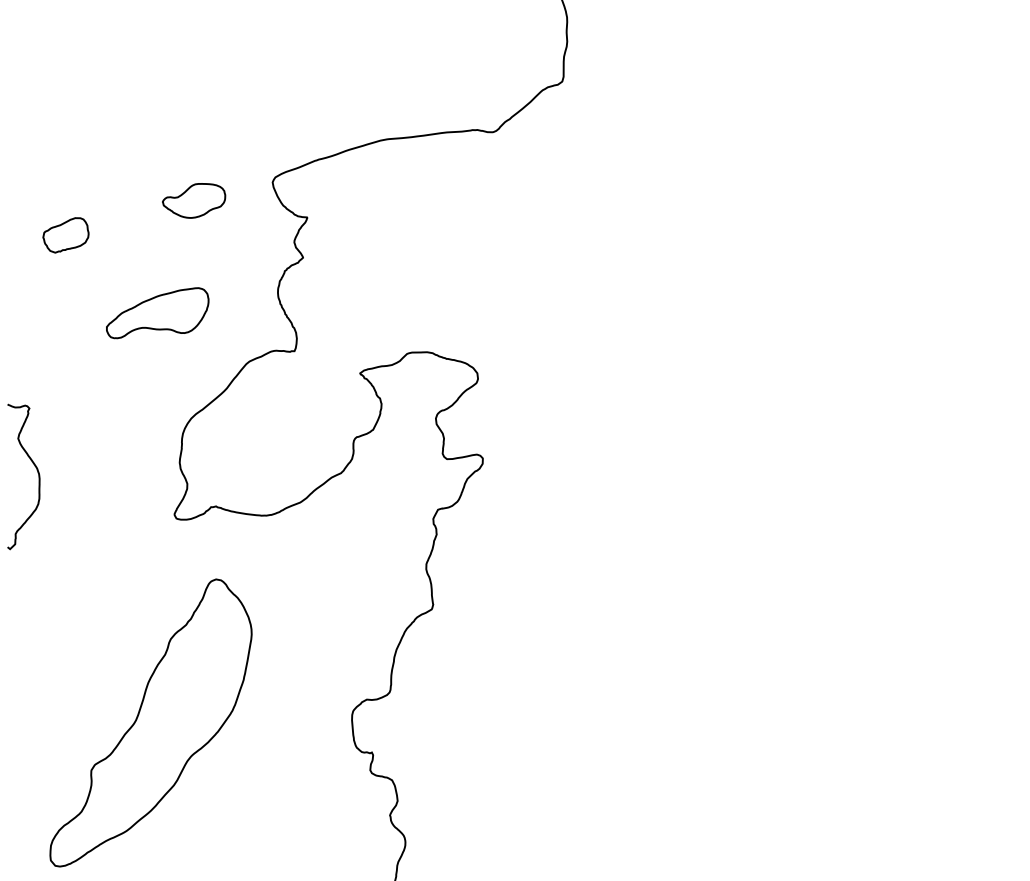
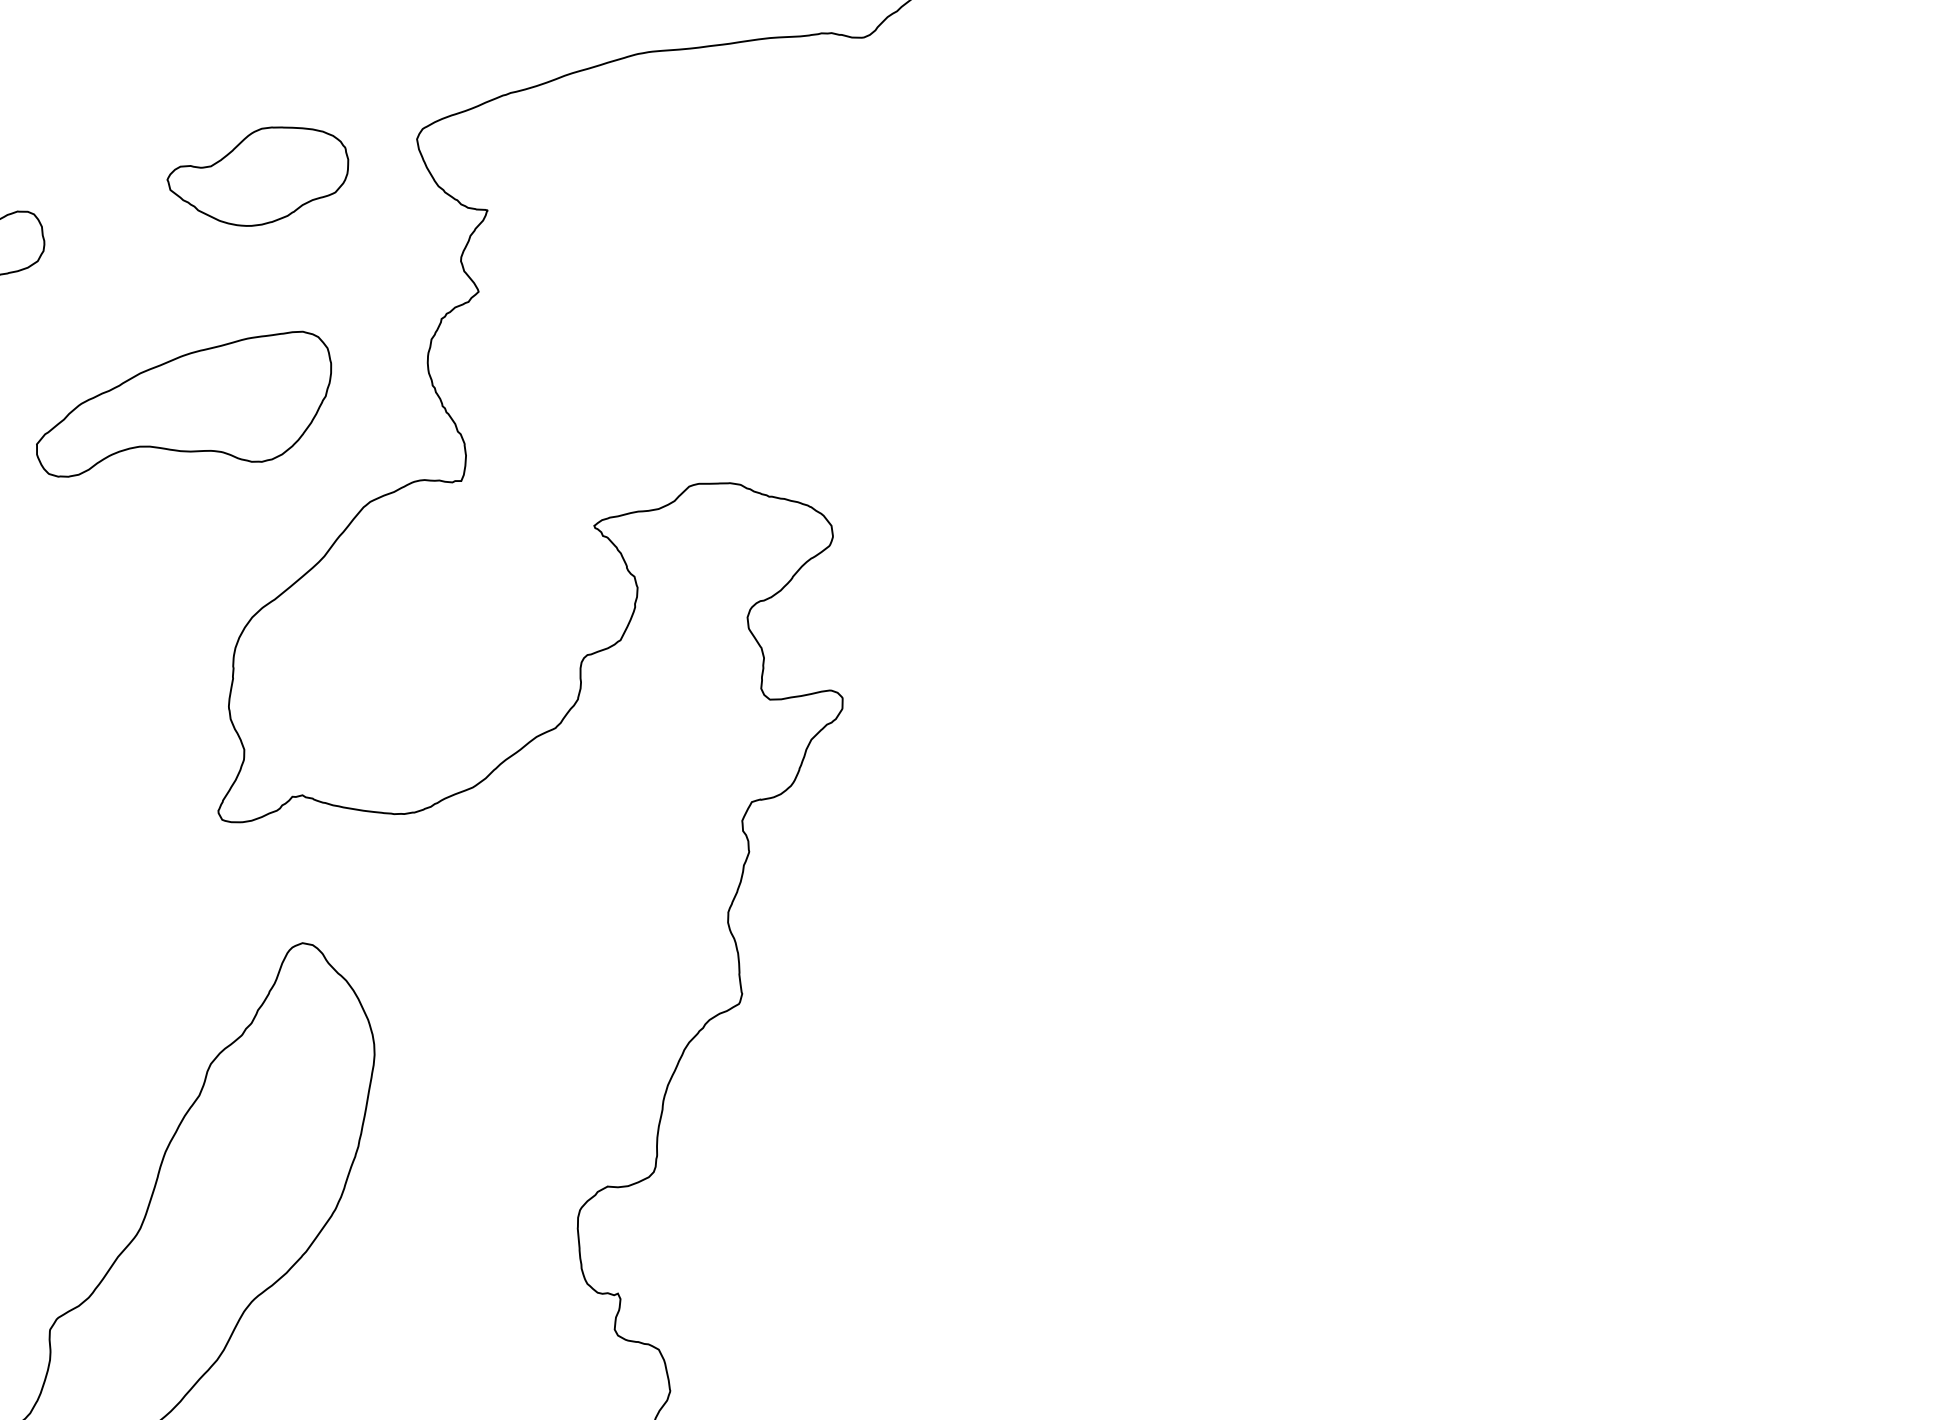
part: (193, 200) -> (256, 175), size x1.43
part: (157, 312) -> (183, 402), size x1.43

